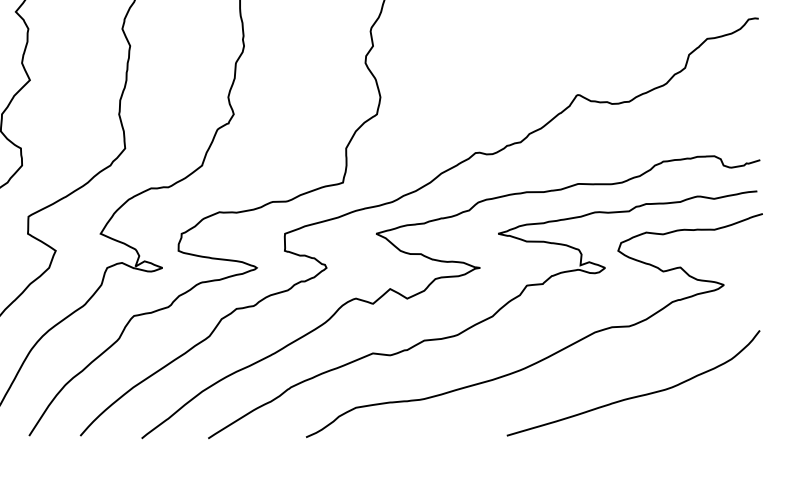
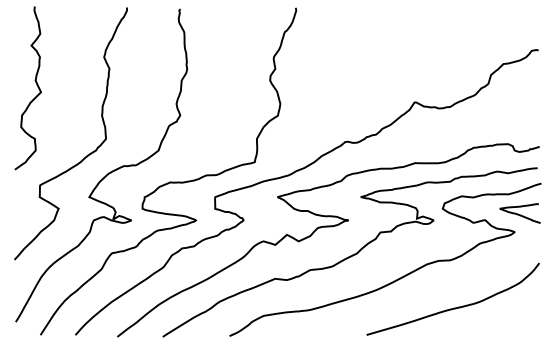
curve: (729, 257) -> (518, 213), added

